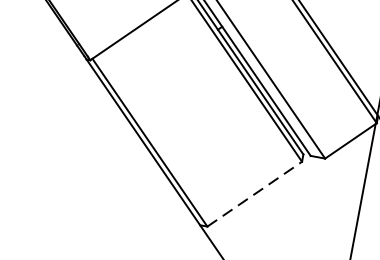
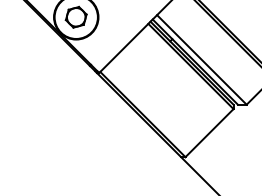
line: (254, 194) -> (209, 133), dashed -> solid

